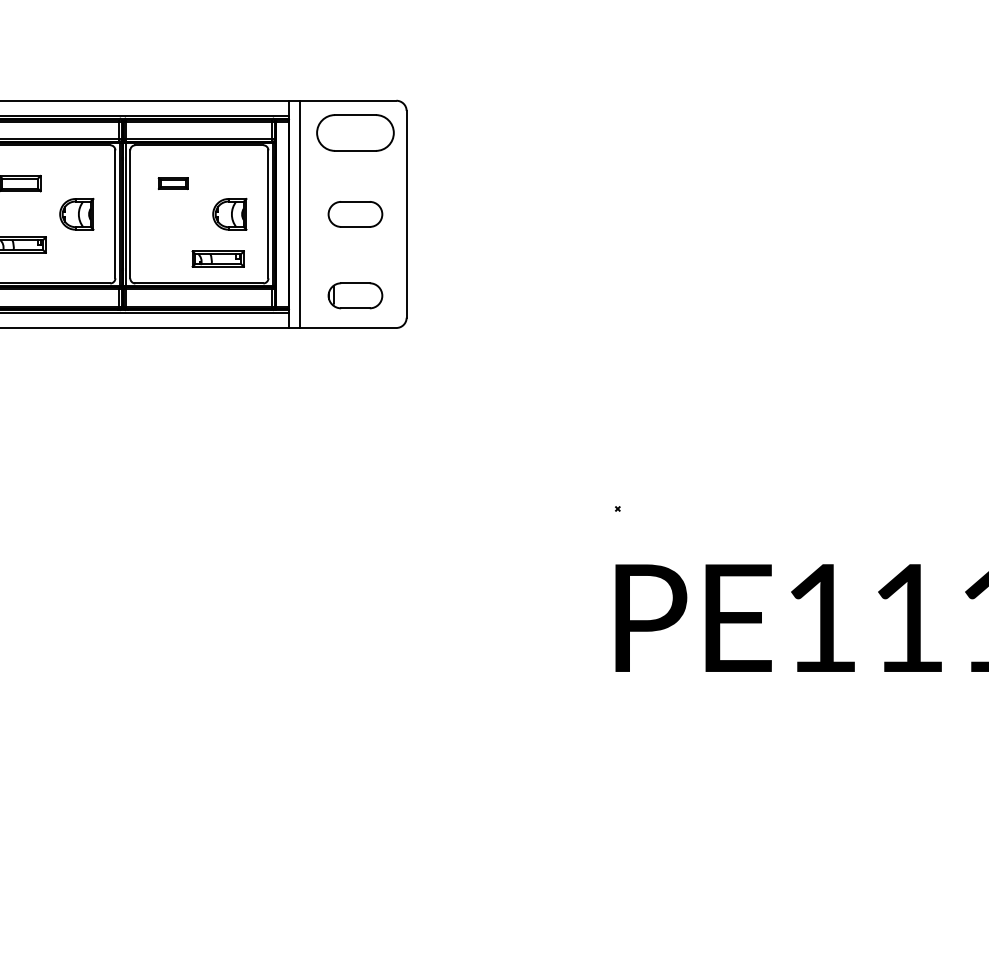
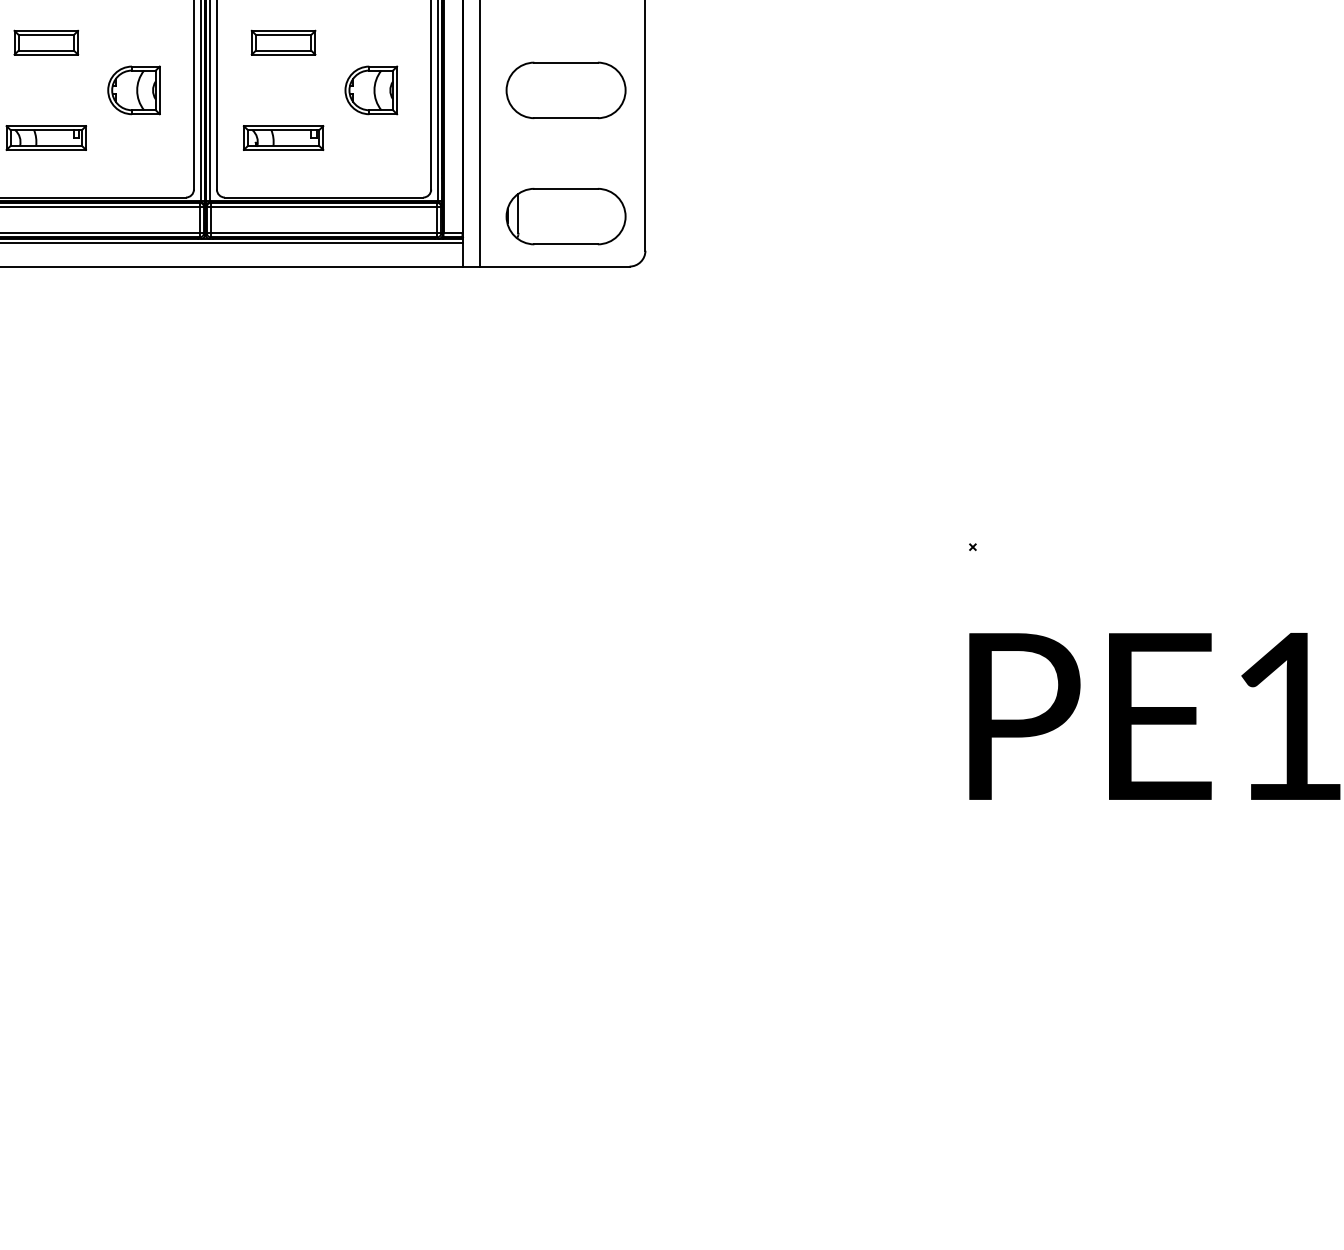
part: (172, 183) -> (282, 42), size x1.43
part: (355, 214) -> (566, 90), size x1.43
part: (217, 258) -> (282, 137), moved
part: (355, 295) -> (566, 216), size x1.43

